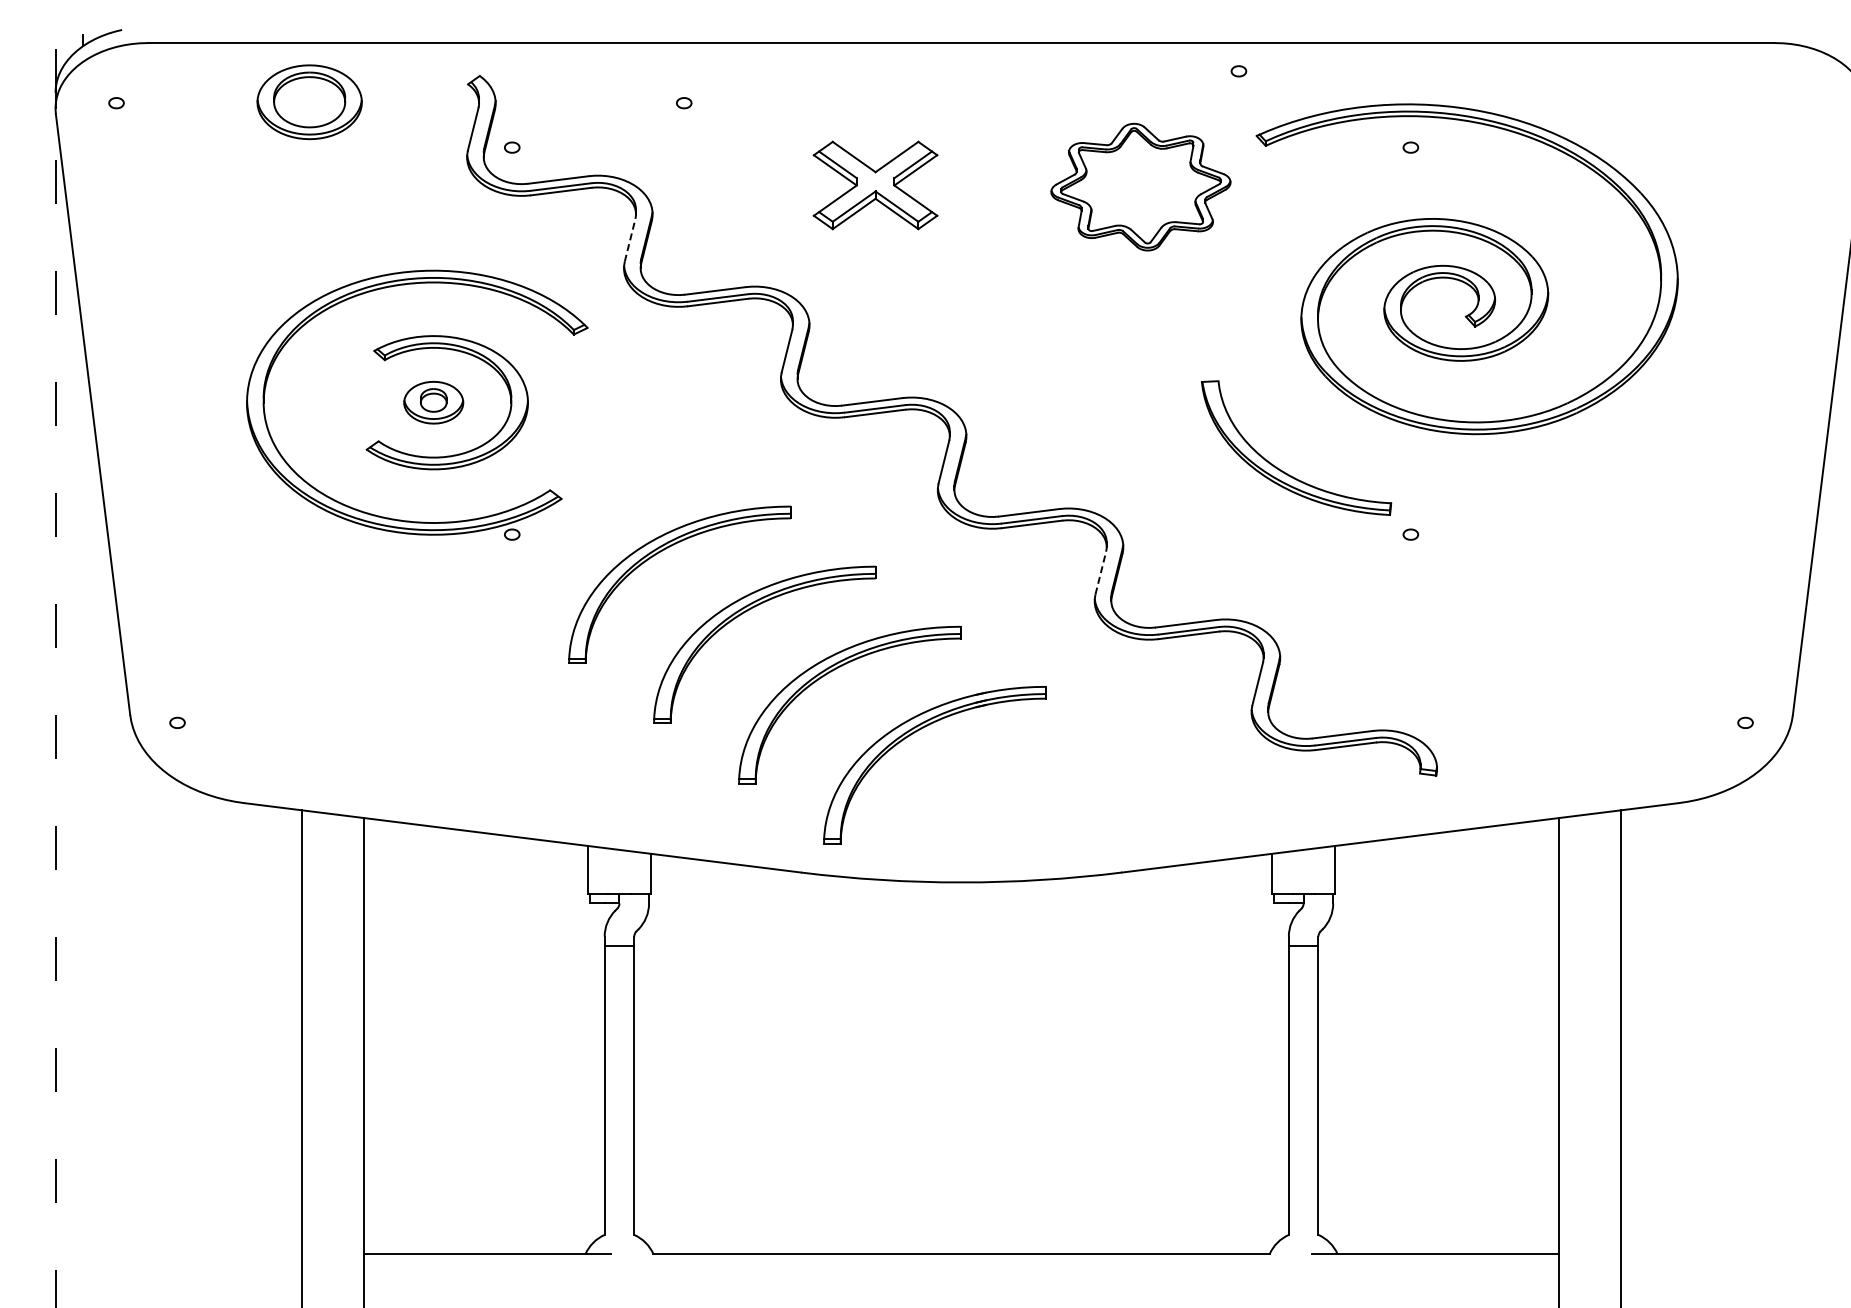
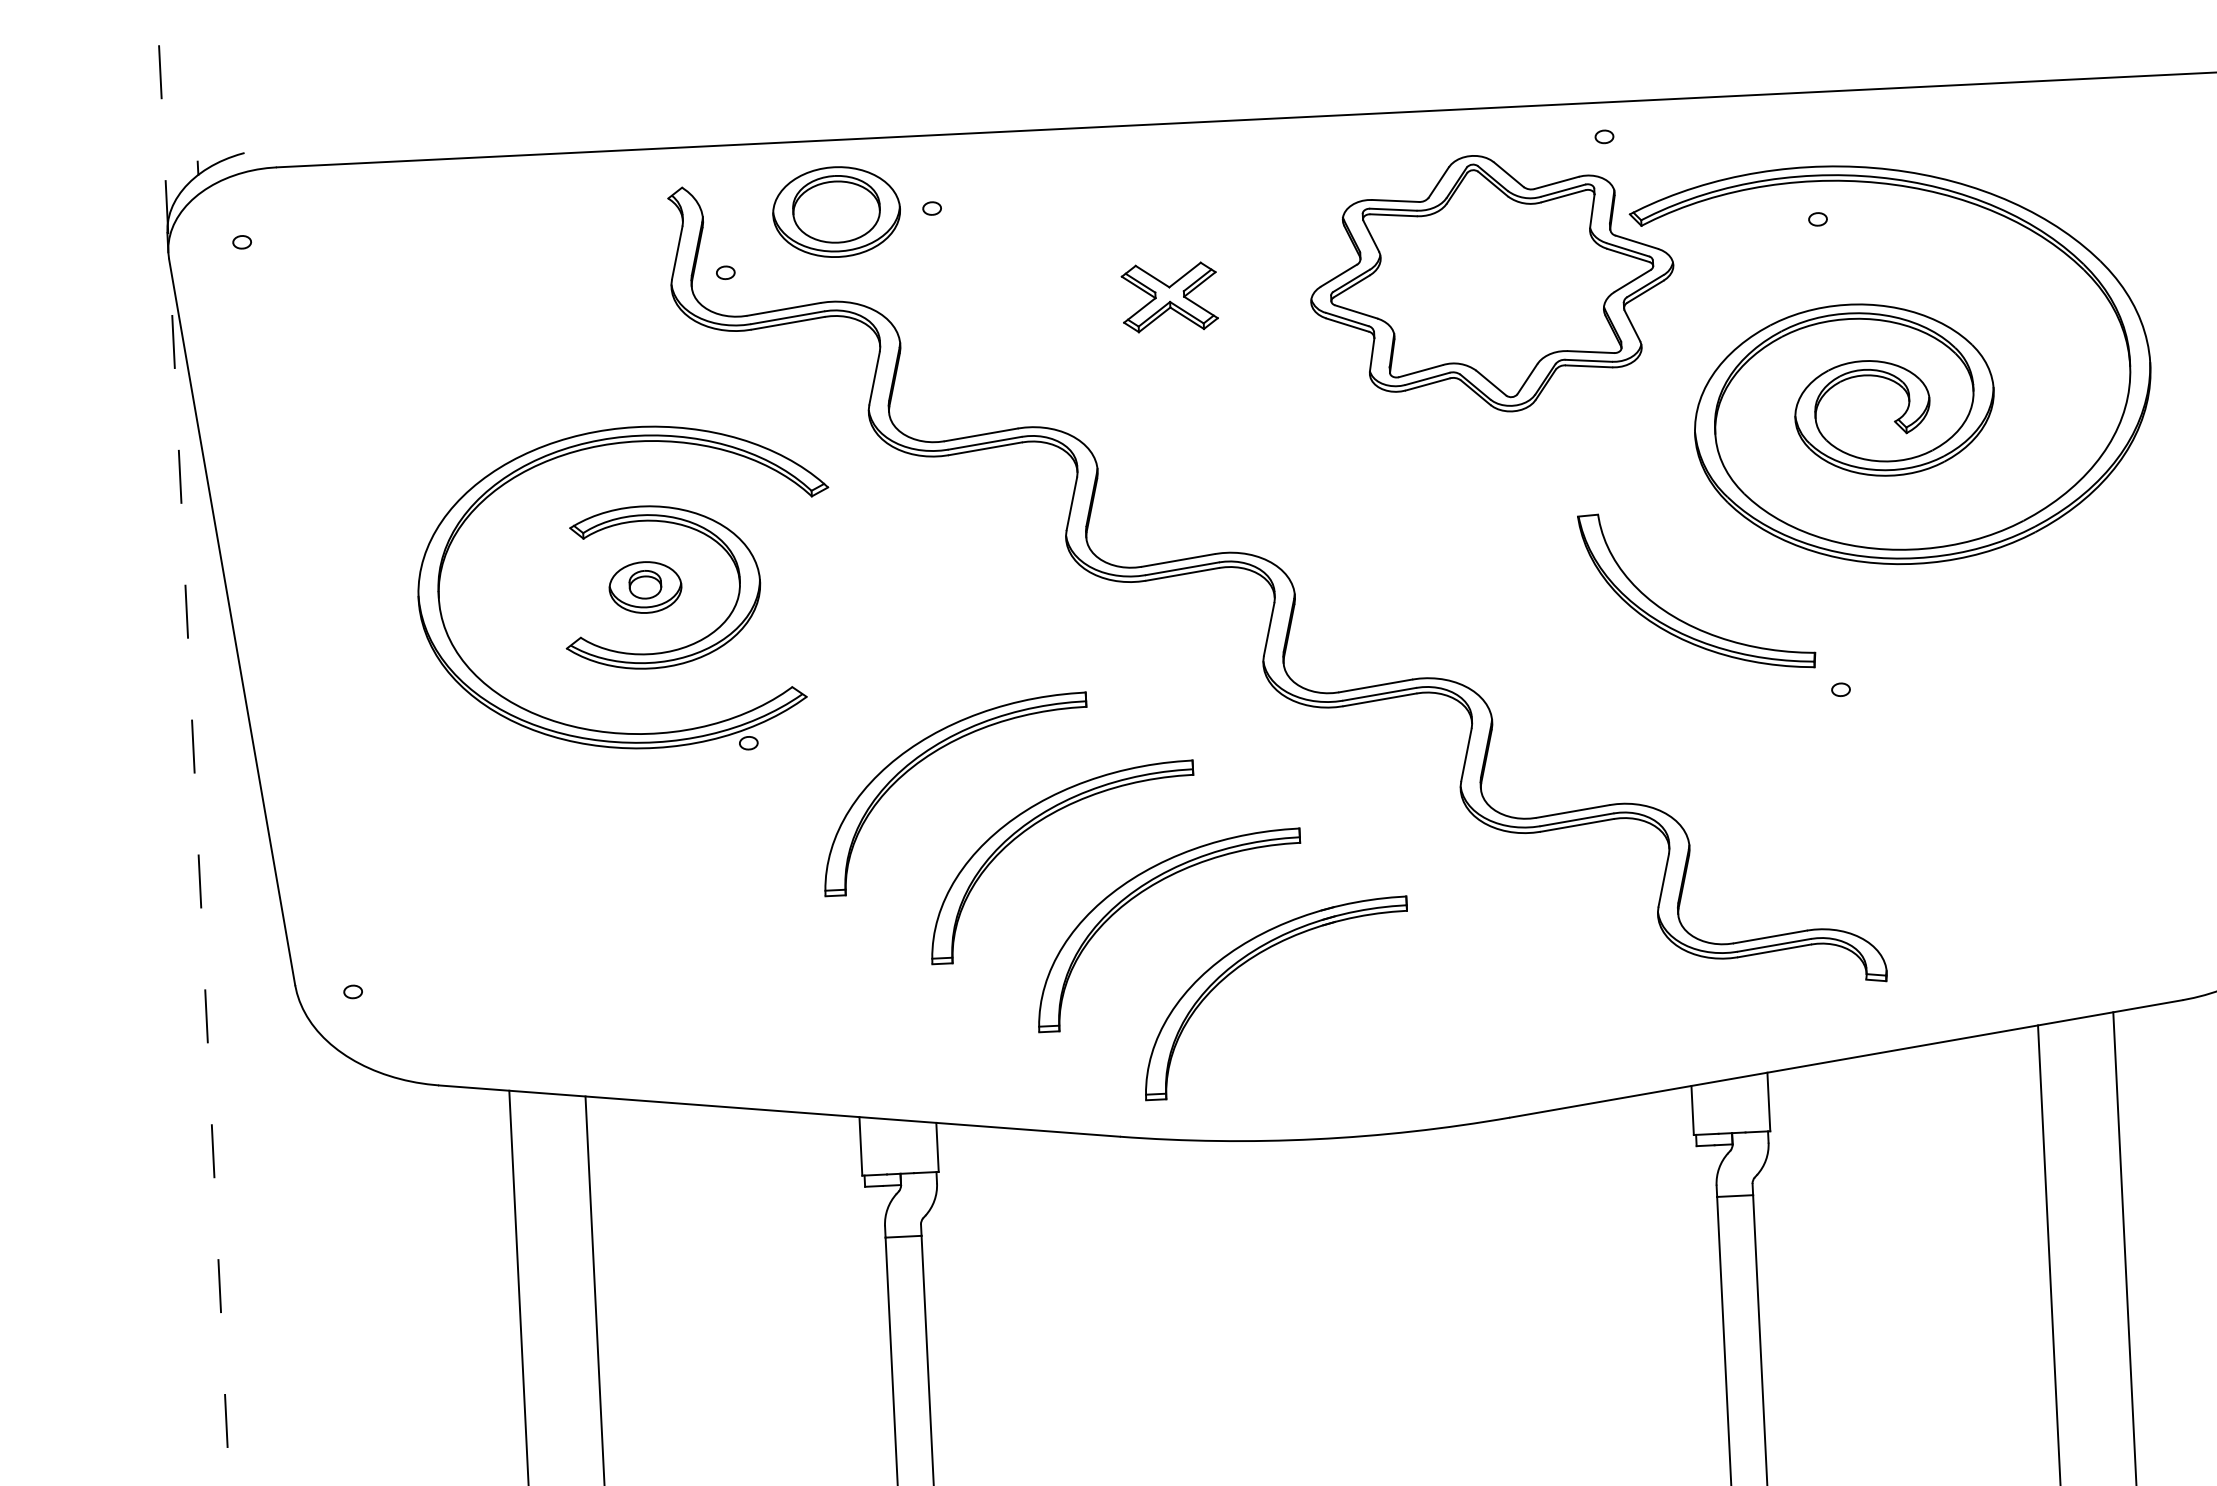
part: (309, 102) -> (836, 212), moved
part: (875, 185) -> (1169, 297), size x0.62
part: (1140, 186) -> (1491, 282), size x1.67
line: (630, 239) -> (874, 377), dashed -> solid
line: (1100, 572) -> (1466, 754), dashed -> solid

